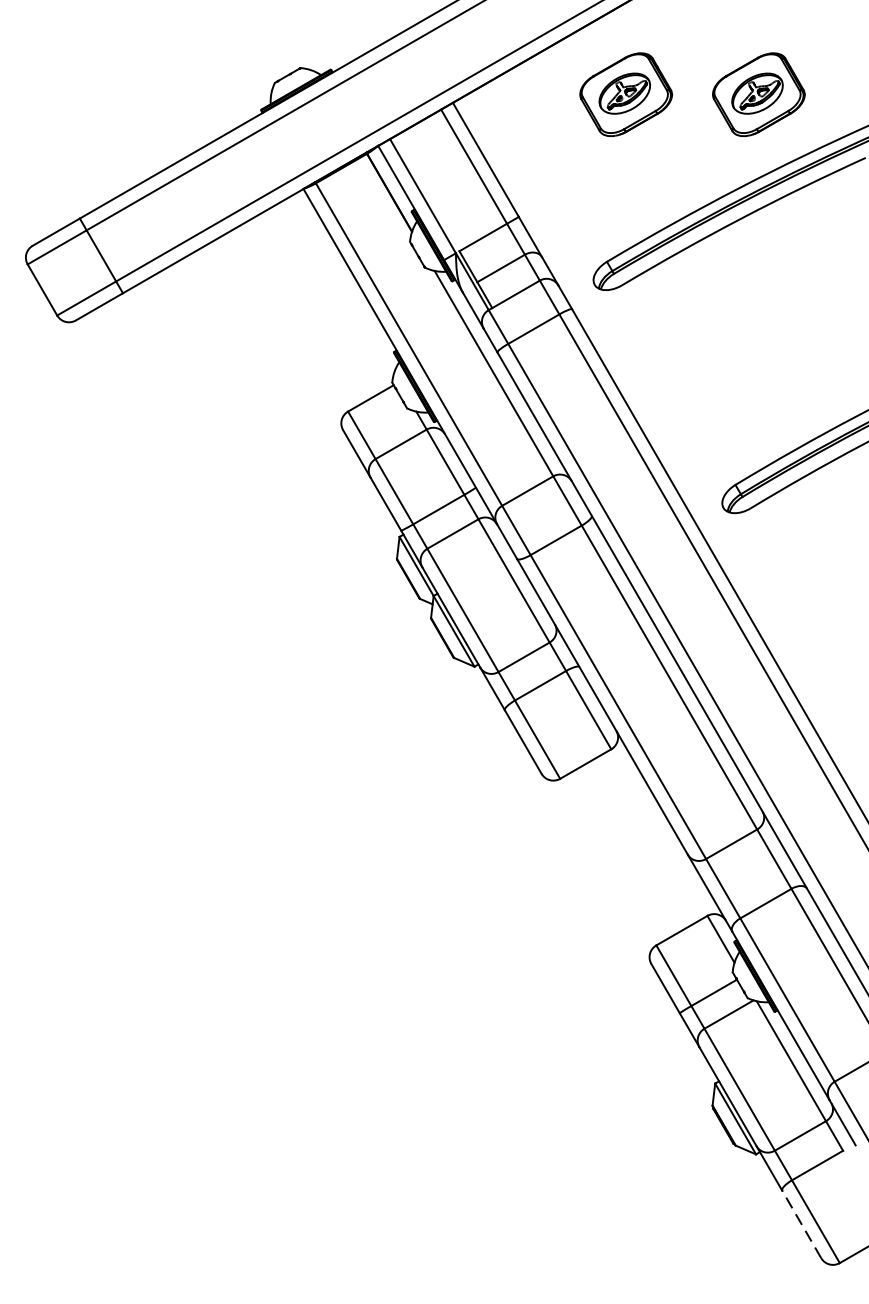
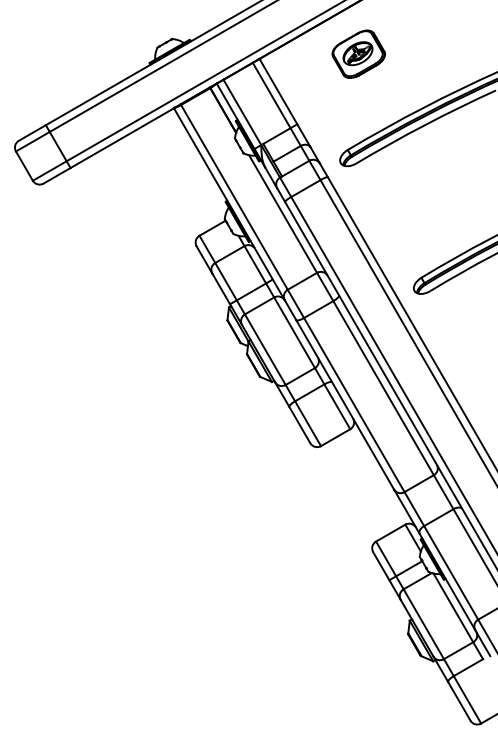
part: (758, 93) -> (434, 53), removed
line: (801, 1222) -> (459, 700), dashed -> solid

